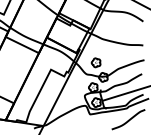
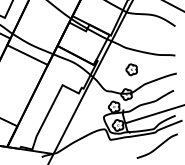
part: (95, 62) -> (131, 69), moved

